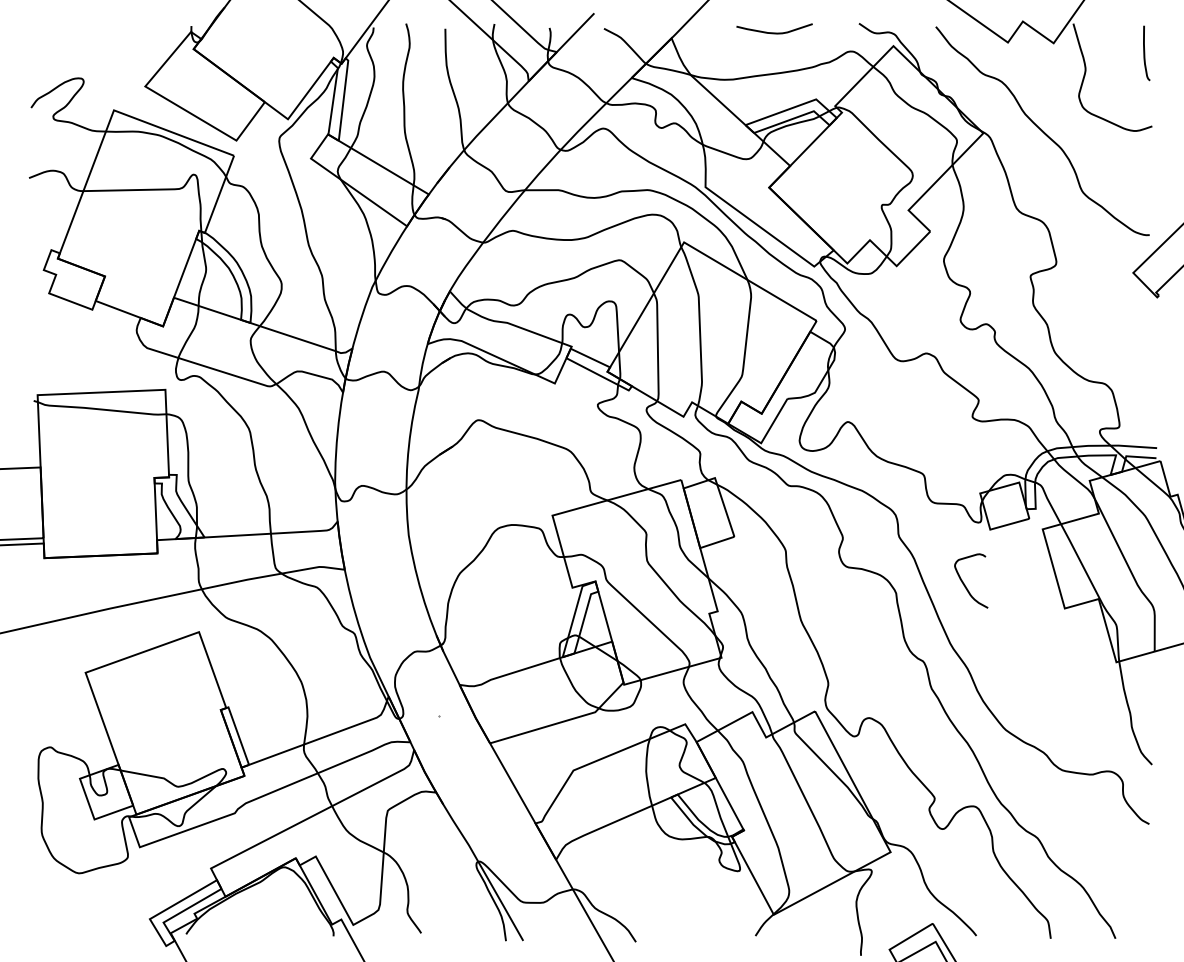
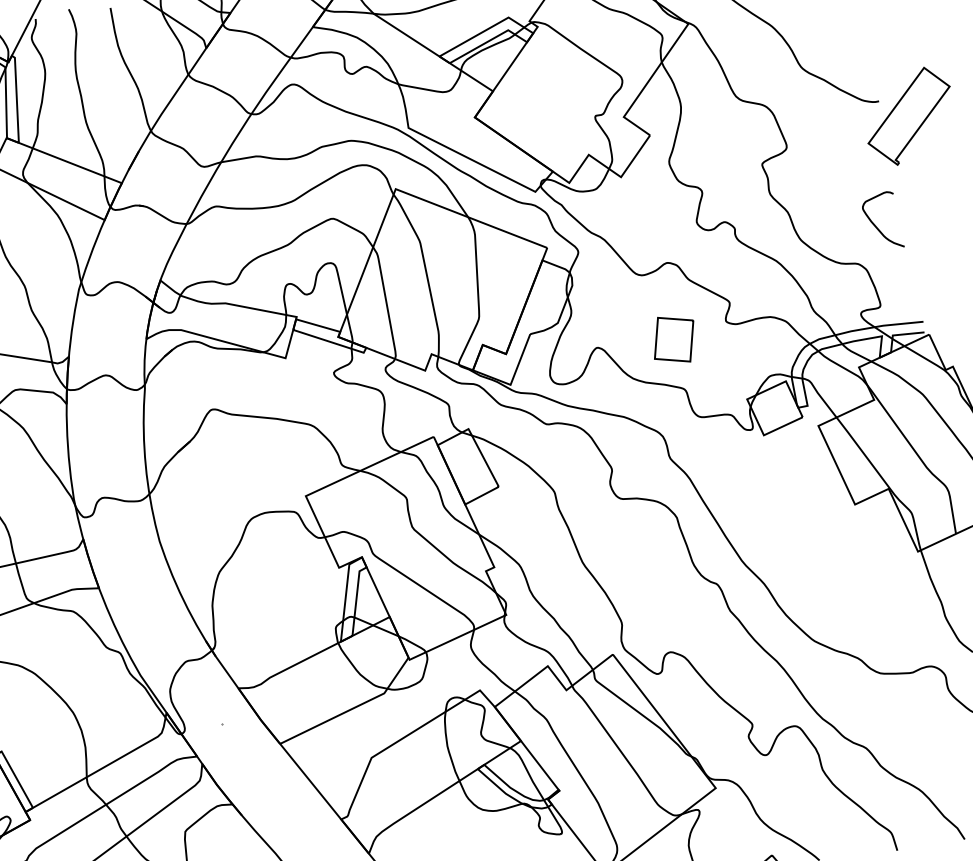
part: (920, 426) -> (673, 339), added
curve: (965, 584) -> (877, 226), moved

